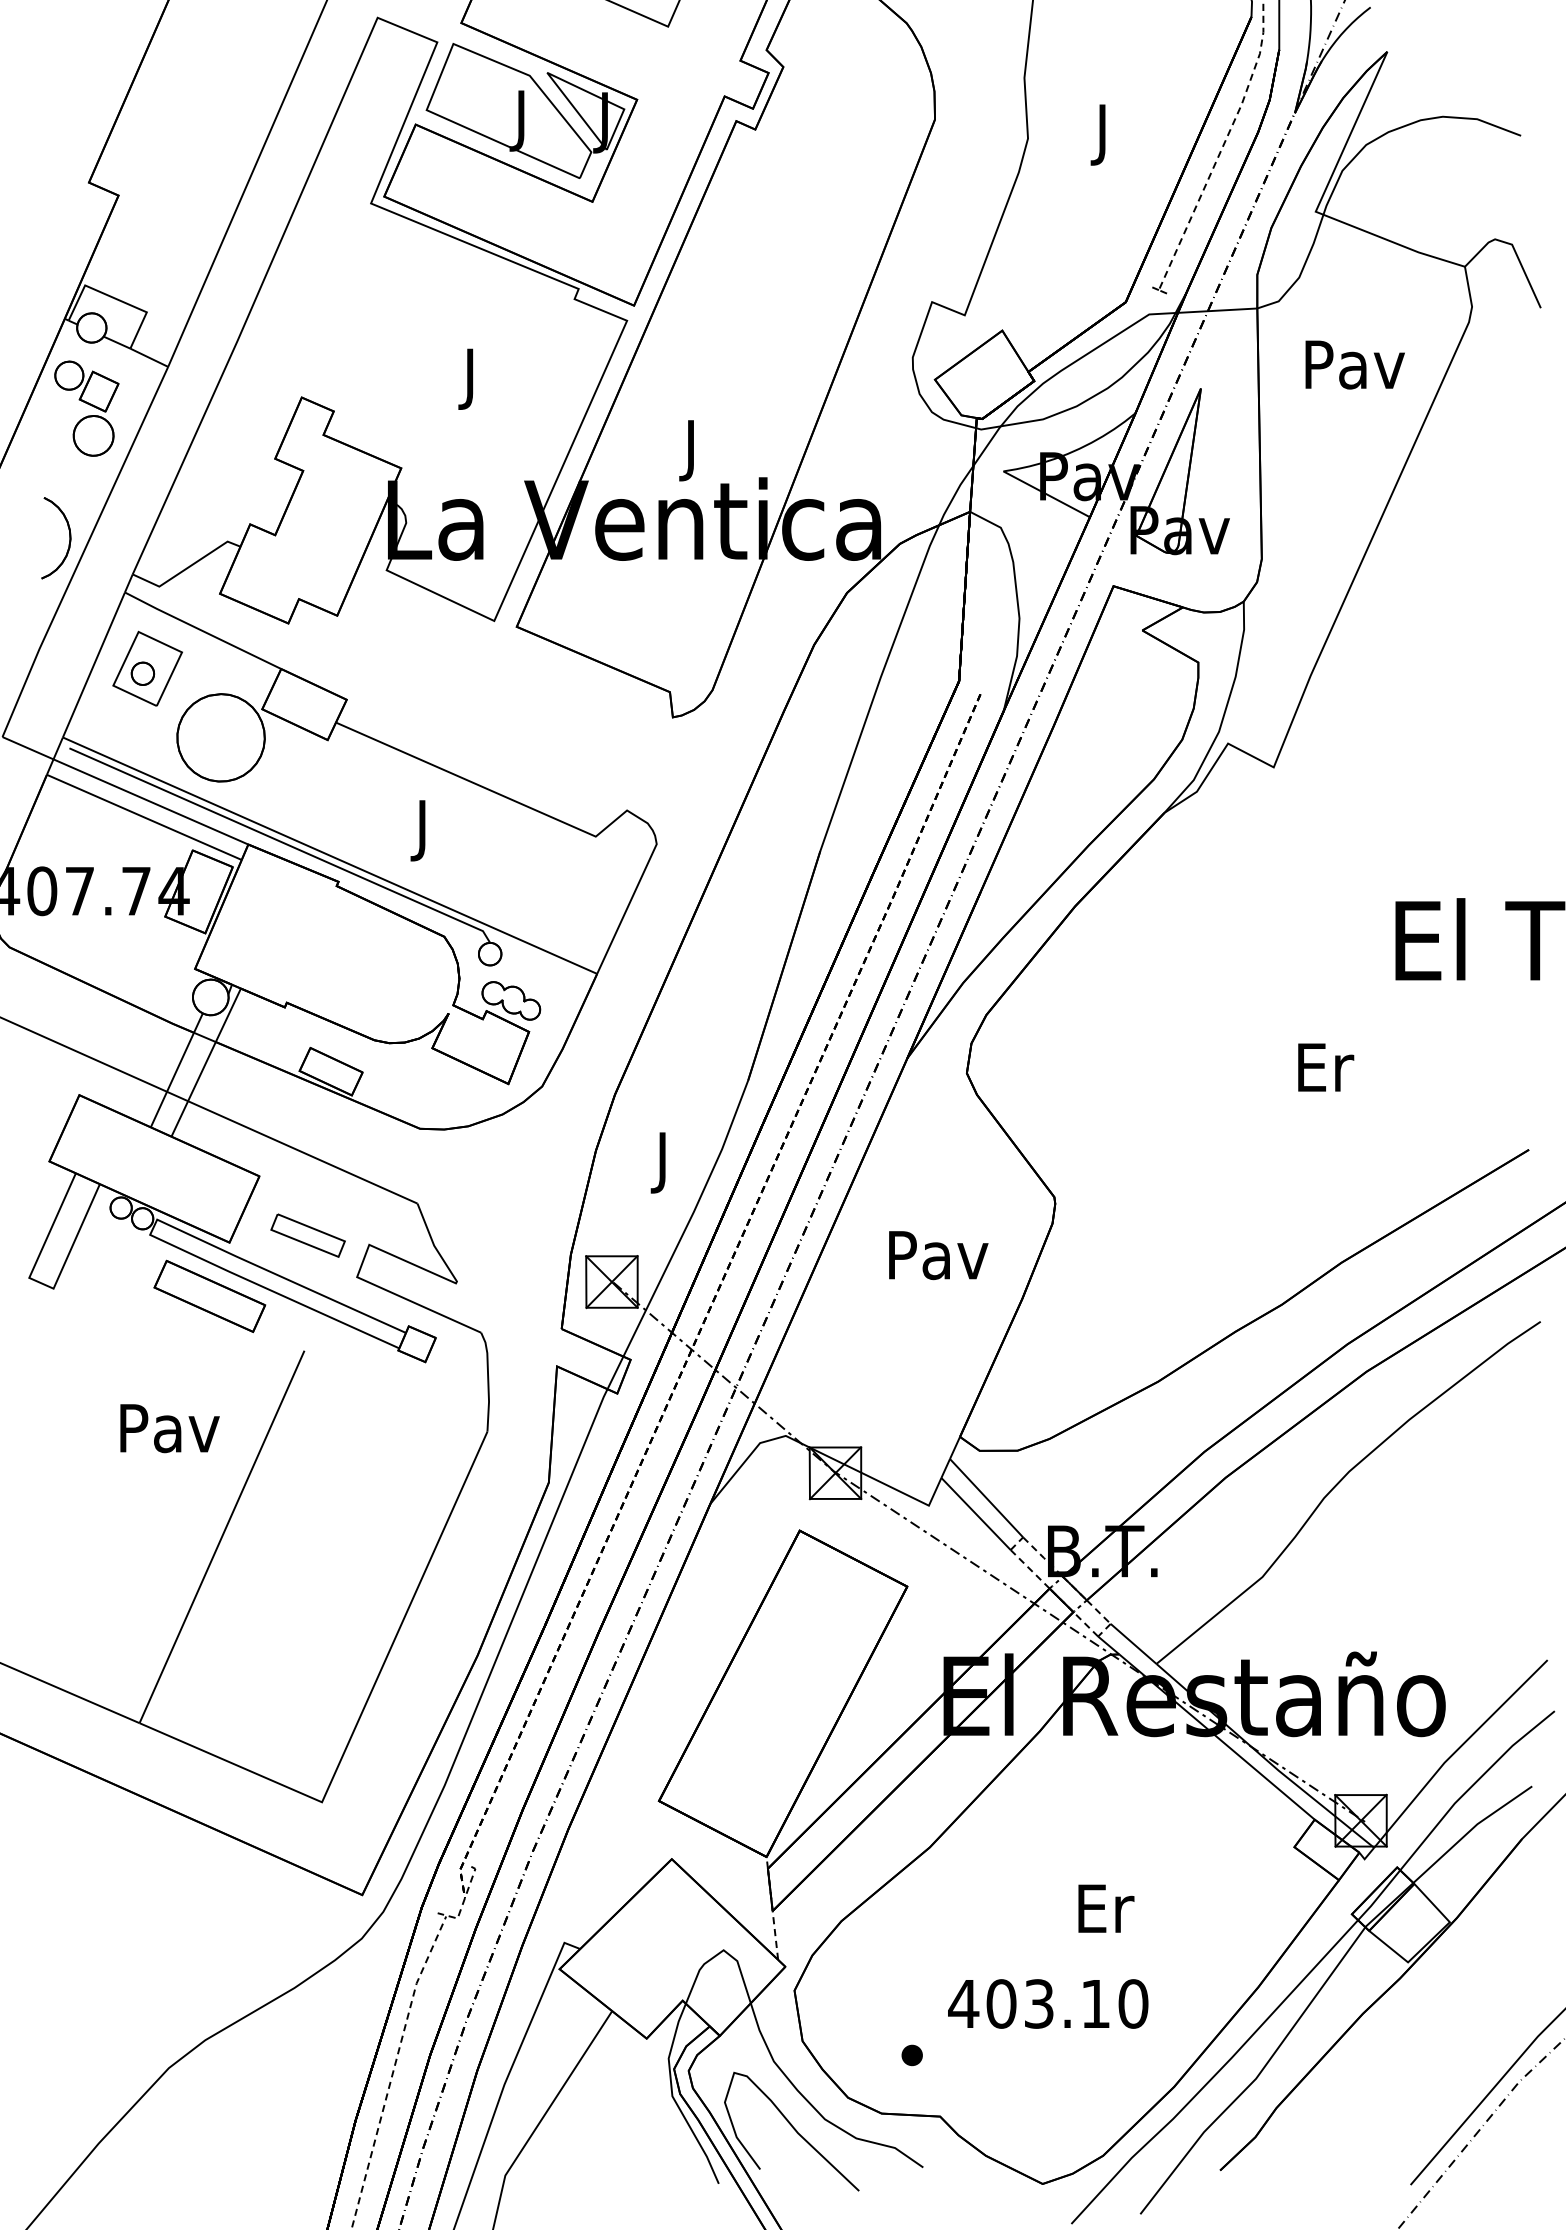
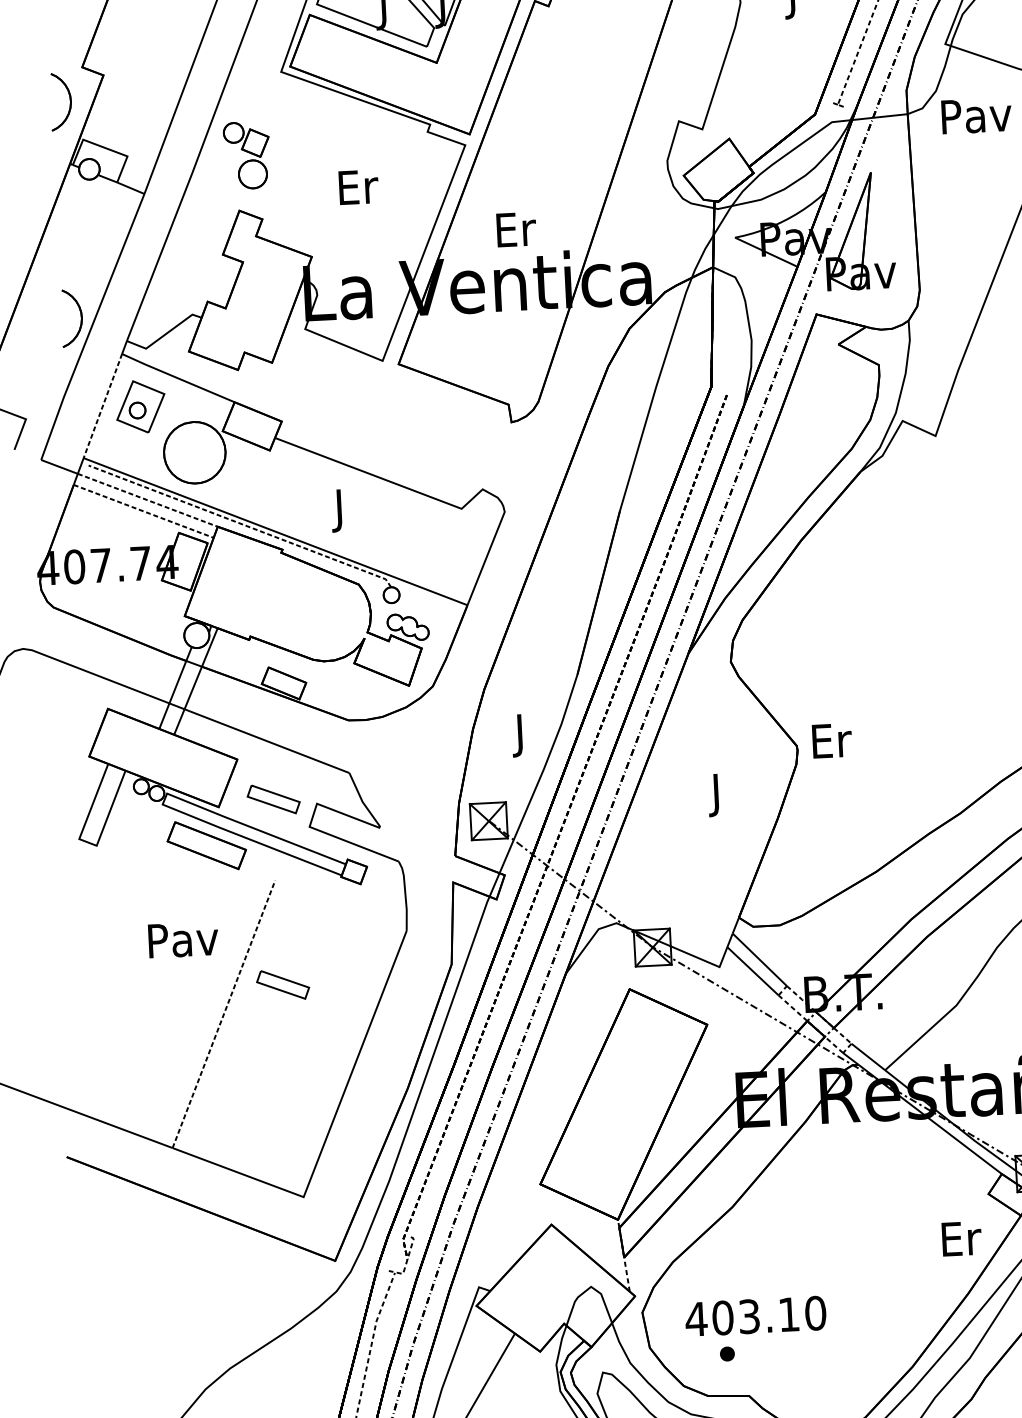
part: (69, 230) -> (70, 101), added
text: (1354, 364) -> (976, 115), moved
text: (472, 378) -> (358, 191), J -> Er
part: (86, 408) -> (246, 155), moved
text: (693, 450) -> (516, 234), J -> Er
line: (93, 664) -> (102, 405), solid -> dashed
line: (151, 802) -> (148, 500), solid -> dashed
line: (145, 817) -> (144, 511), solid -> dashed
line: (283, 842) -> (242, 524), solid -> dashed
text: (1326, 1067) -> (832, 740), moved
text: (938, 1261) -> (717, 795), Pav -> J
part: (307, 1499) -> (282, 984), added
line: (222, 1536) -> (224, 1013), solid -> dashed
text: (1106, 1908) -> (961, 1238), moved
text: (1048, 2003) -> (755, 1315), moved

